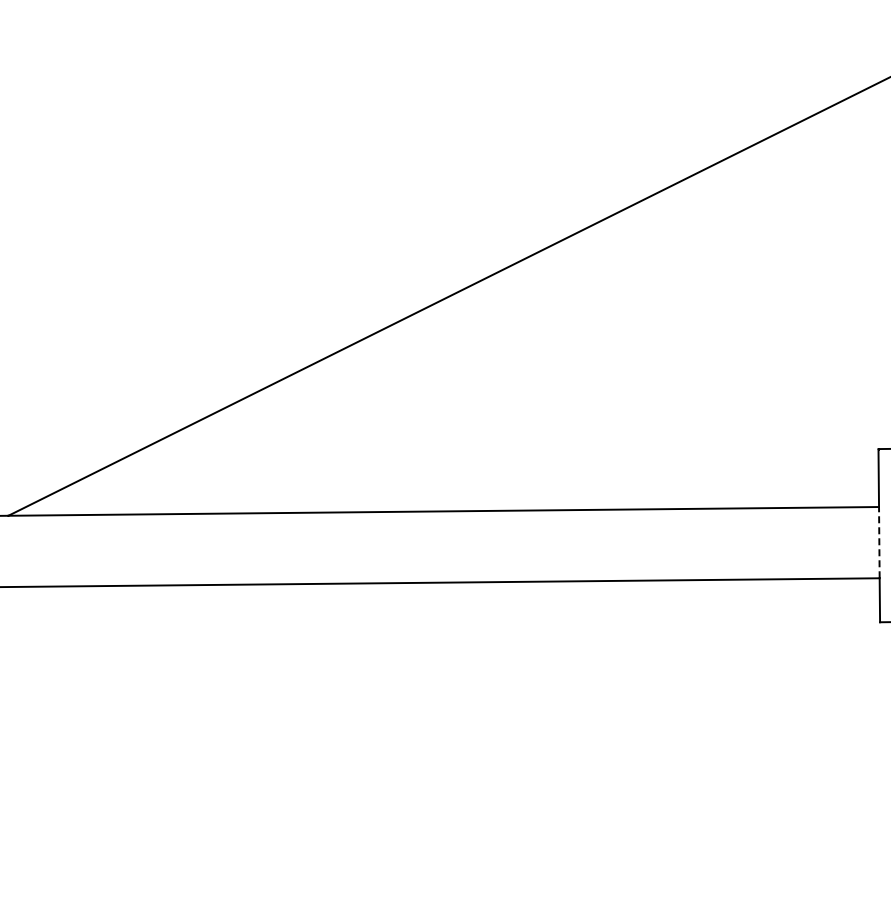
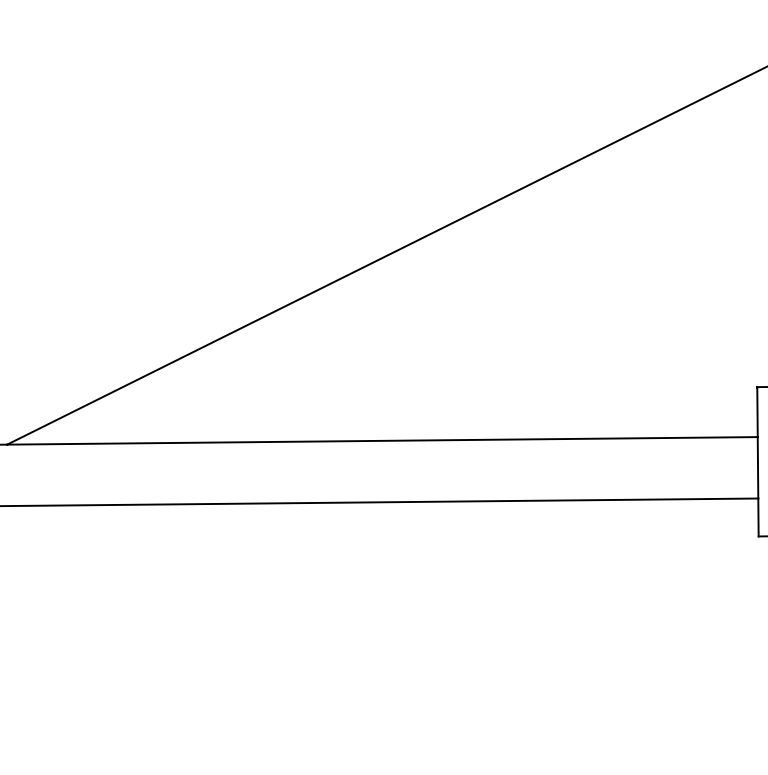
line: (879, 542) -> (758, 467), dashed -> solid

